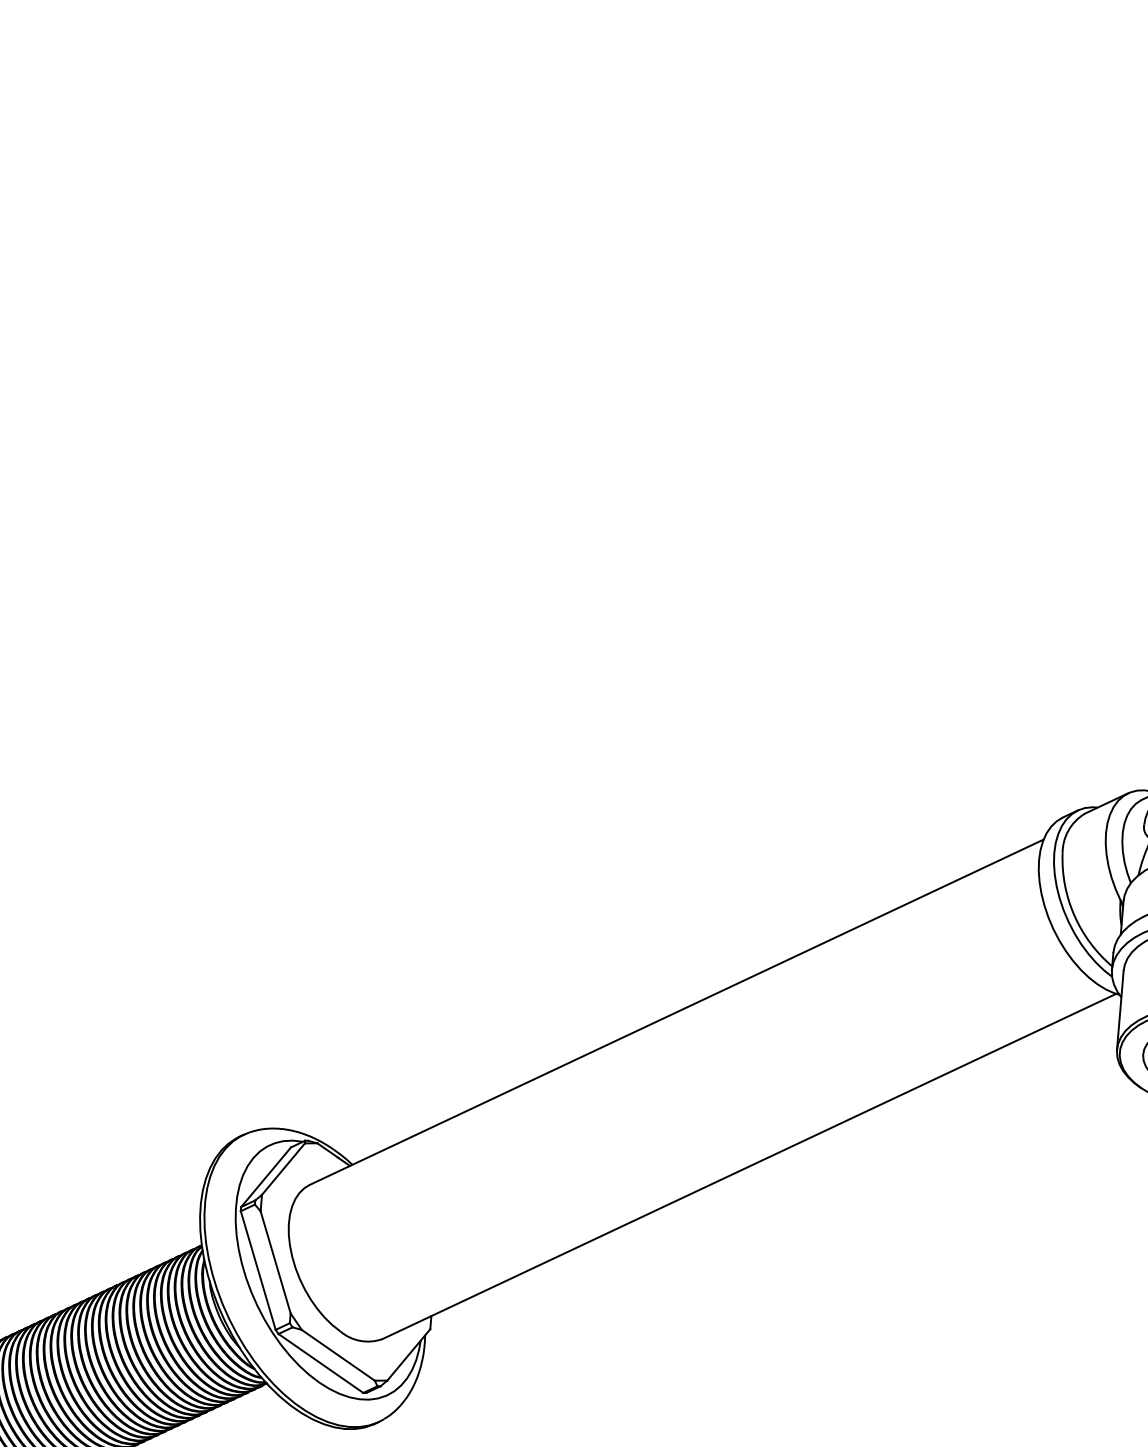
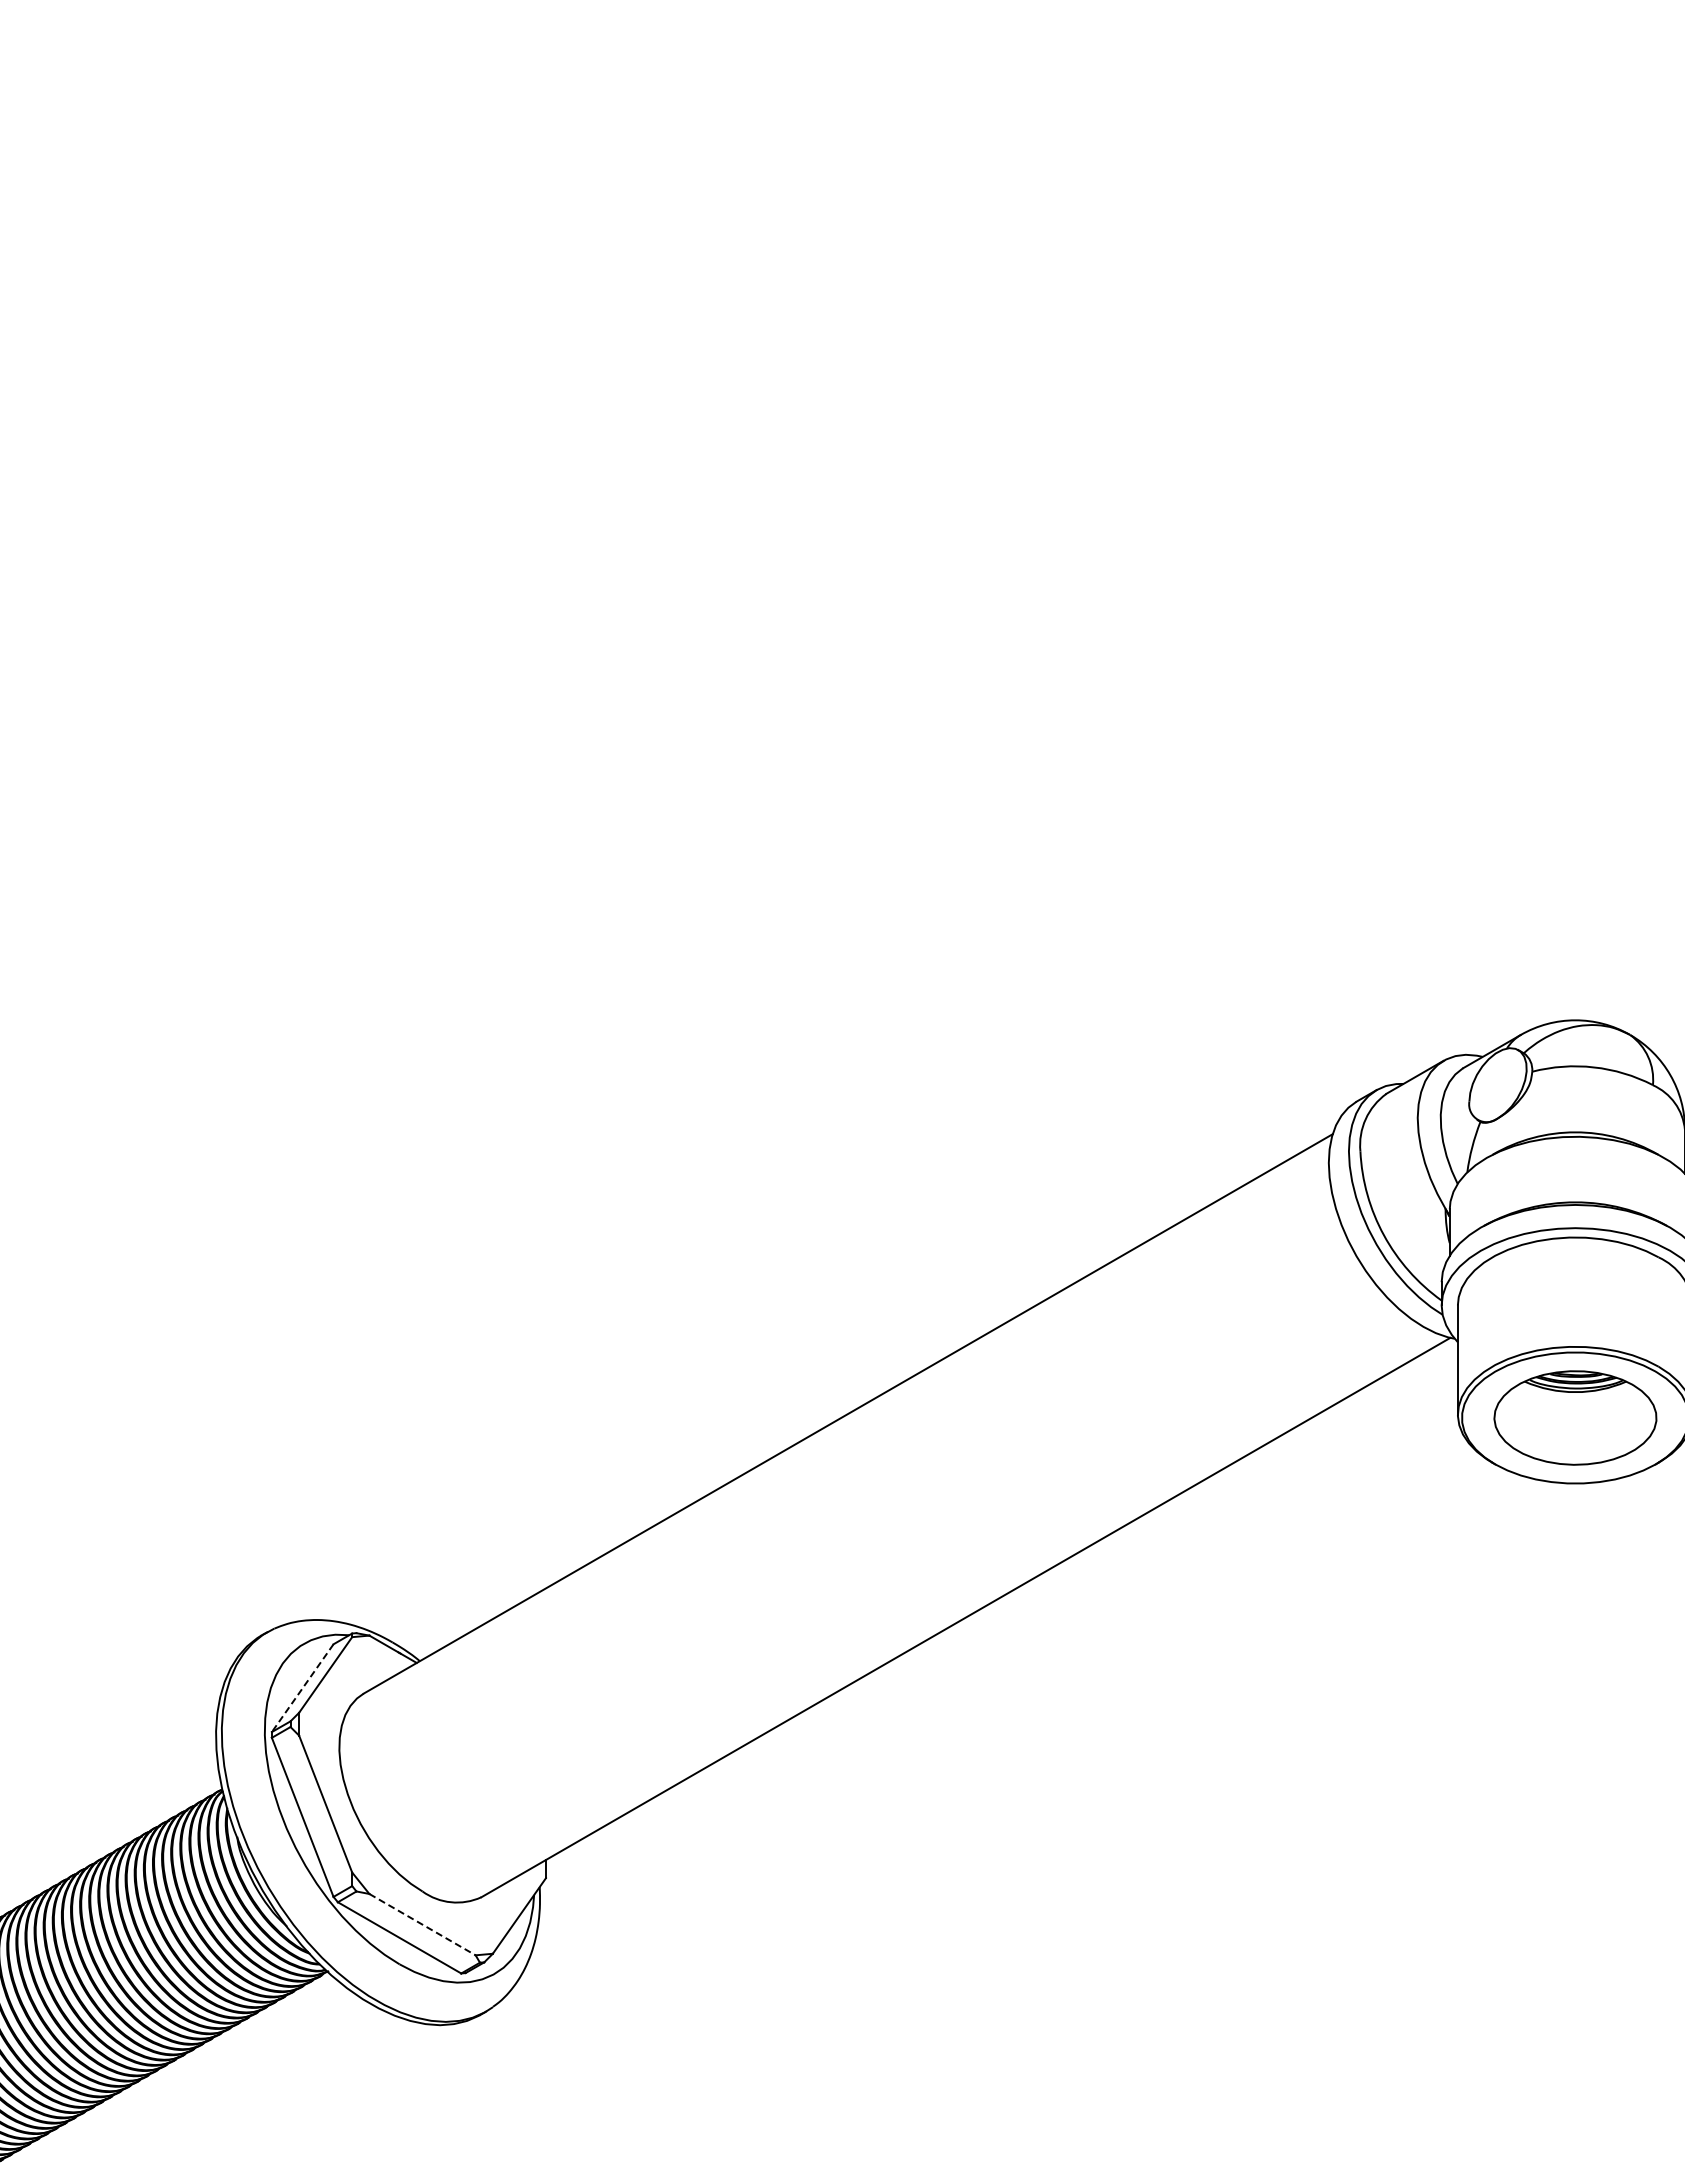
line: (265, 1177) -> (302, 1688), solid -> dashed
line: (338, 1355) -> (422, 1924), solid -> dashed

